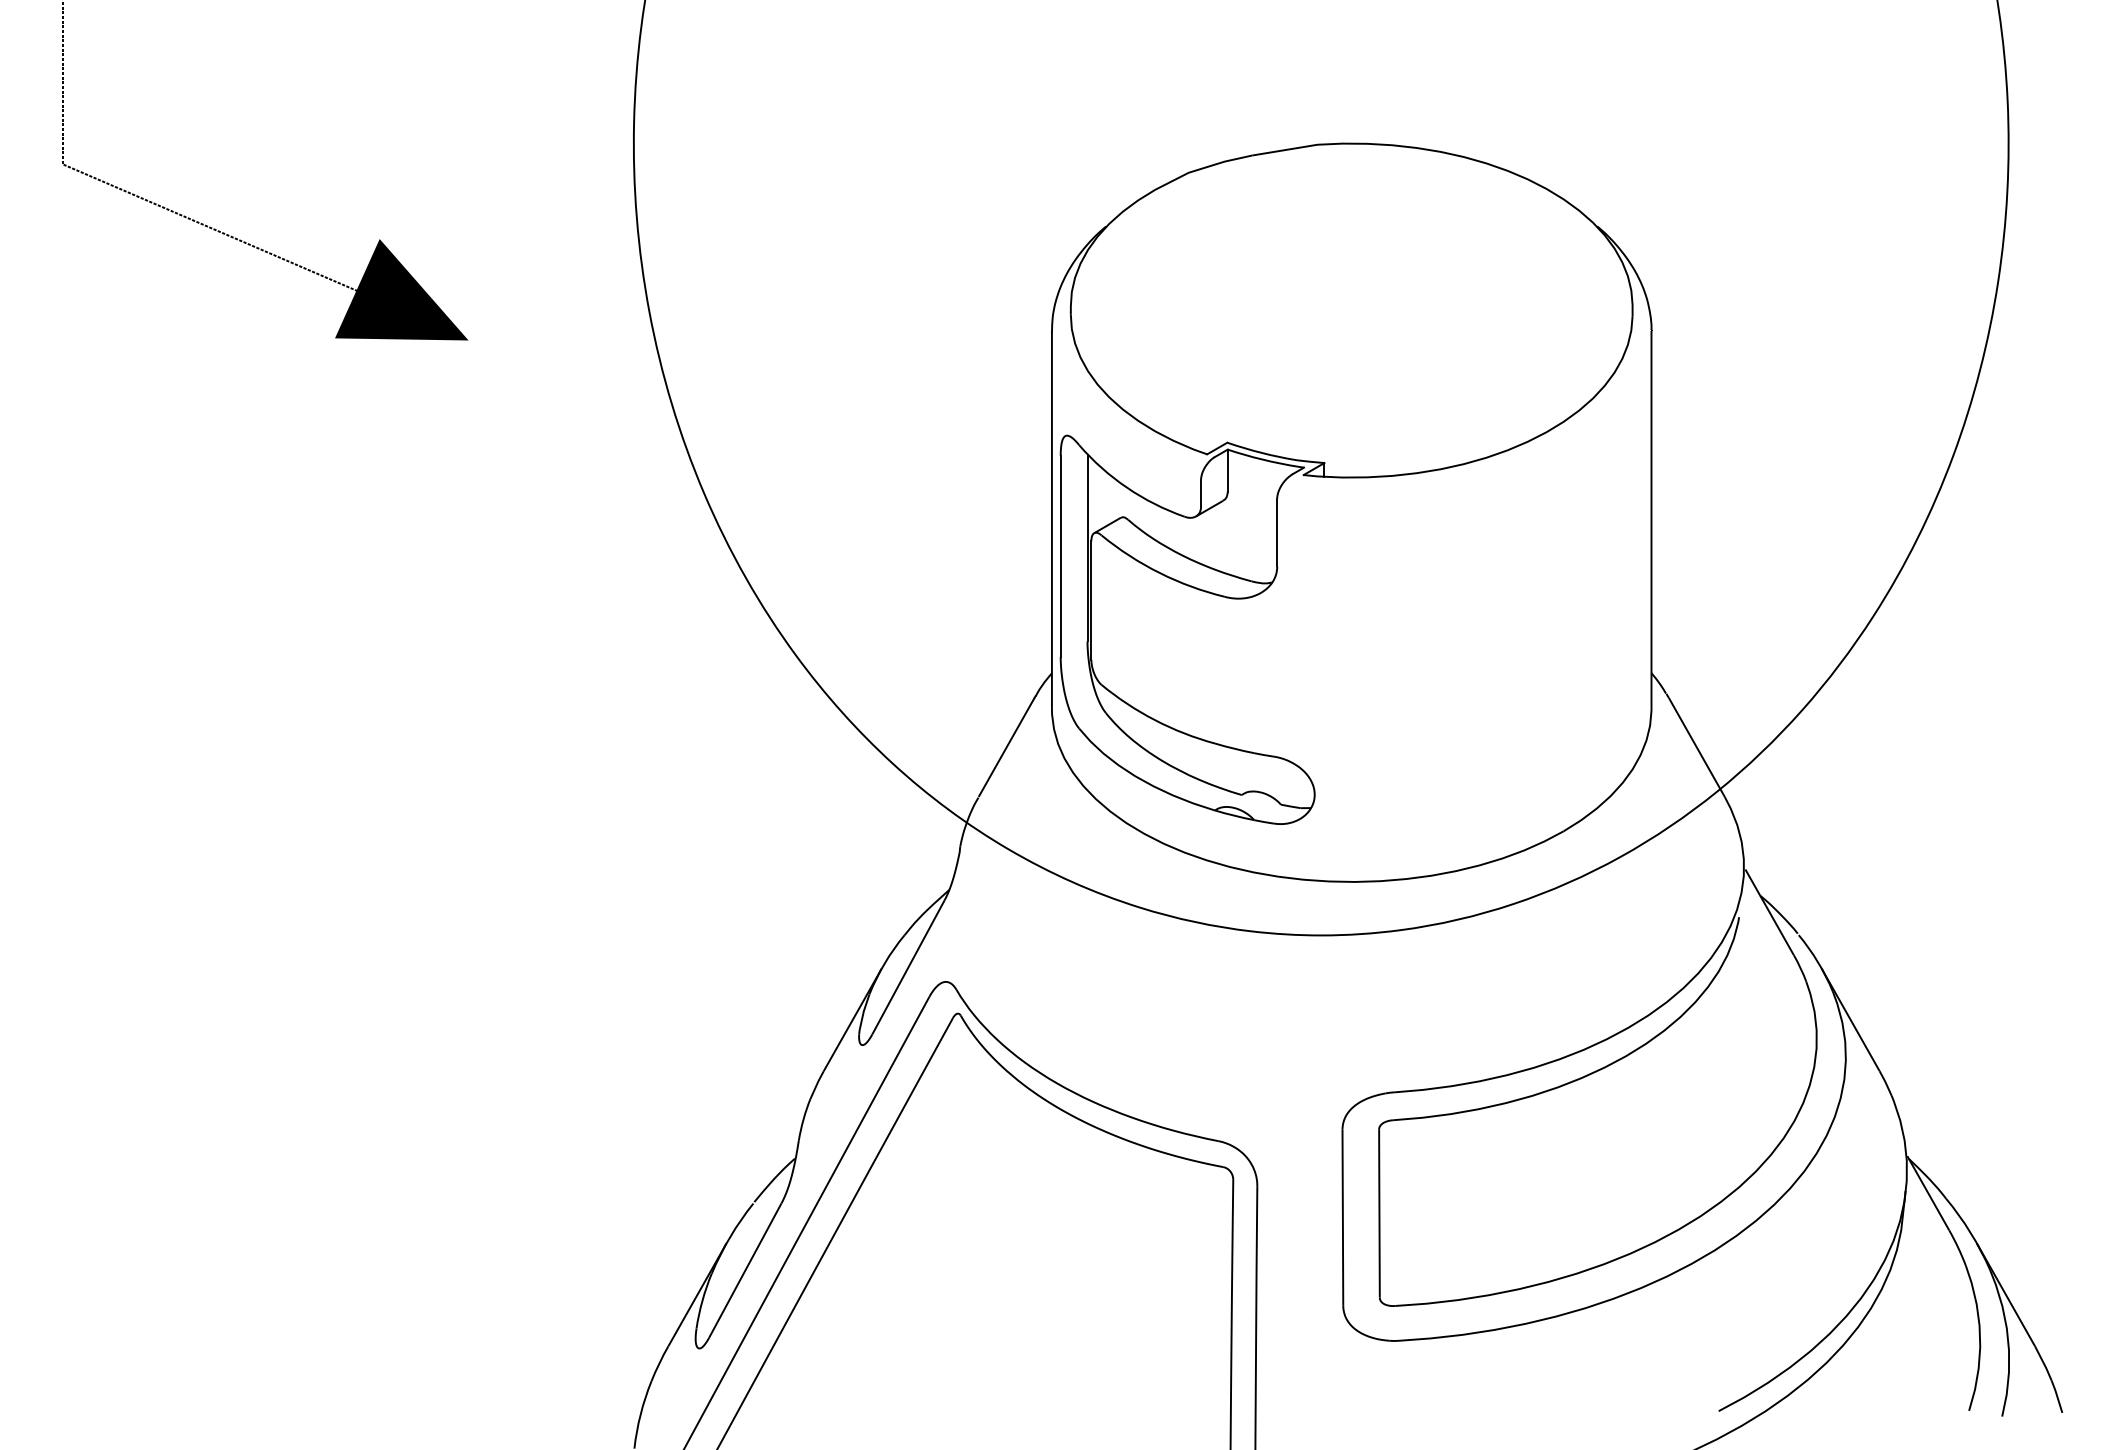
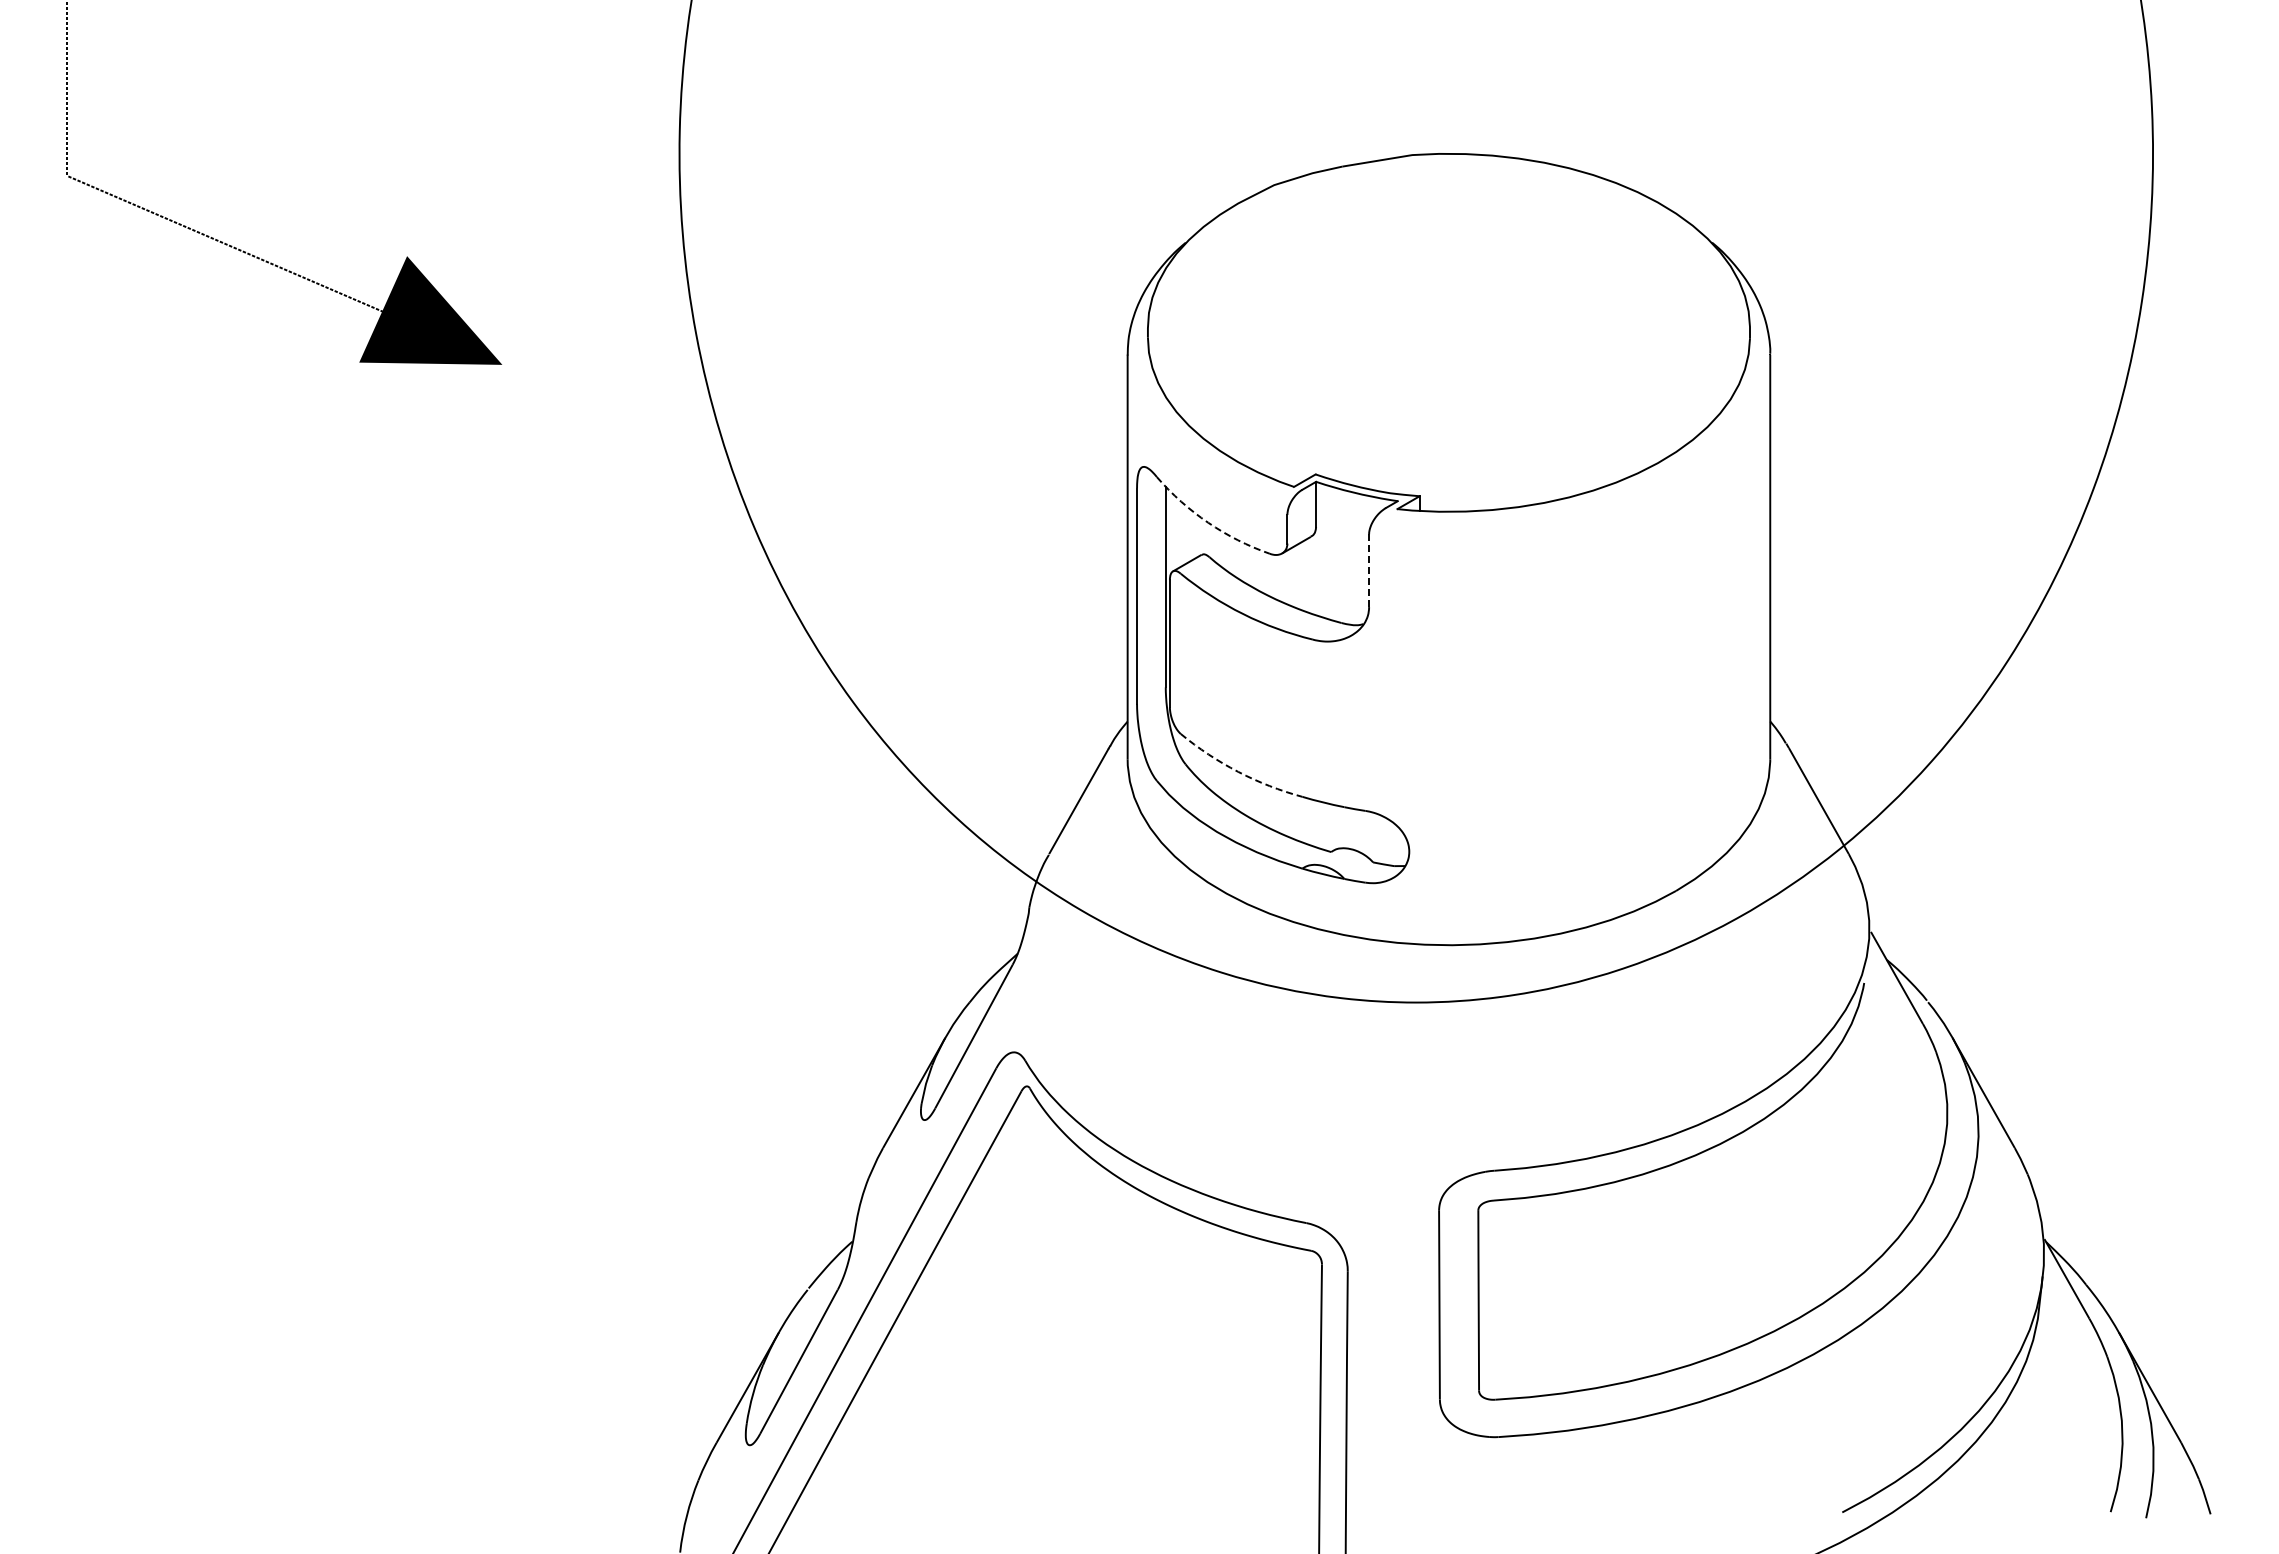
arc: (1127, 487) -> (1208, 522), solid -> dashed
line: (1277, 532) -> (1369, 570), solid -> dashed
arc: (1155, 719) -> (1238, 771), solid -> dashed

